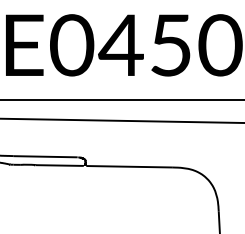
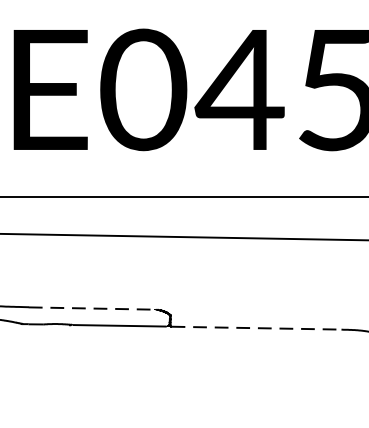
line: (46, 156) -> (93, 308), solid -> dashed
line: (130, 166) -> (258, 327), solid -> dashed

